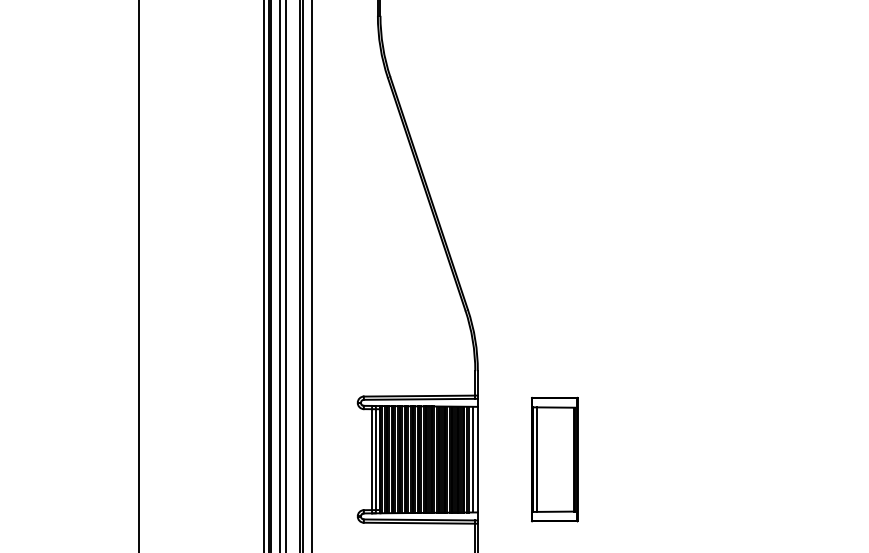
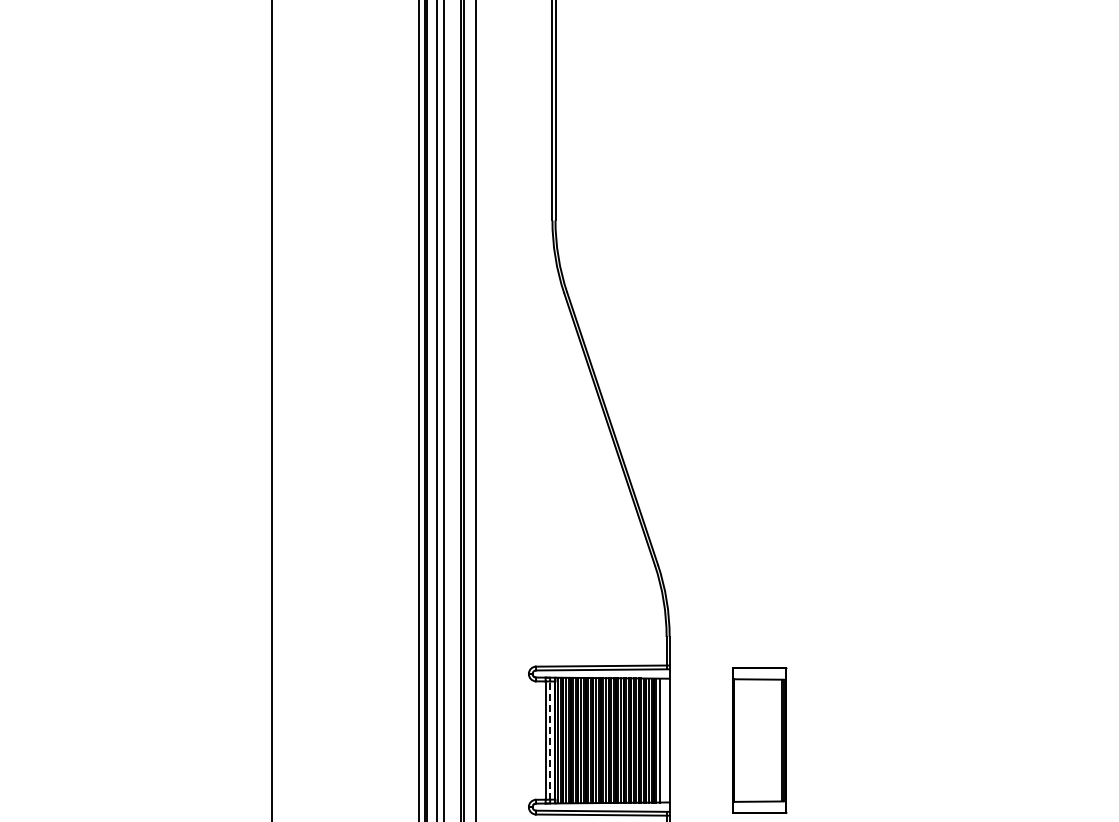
line: (376, 459) -> (550, 740), solid -> dashed
line: (473, 459) -> (664, 740), removed
line: (537, 459) -> (739, 740), removed

